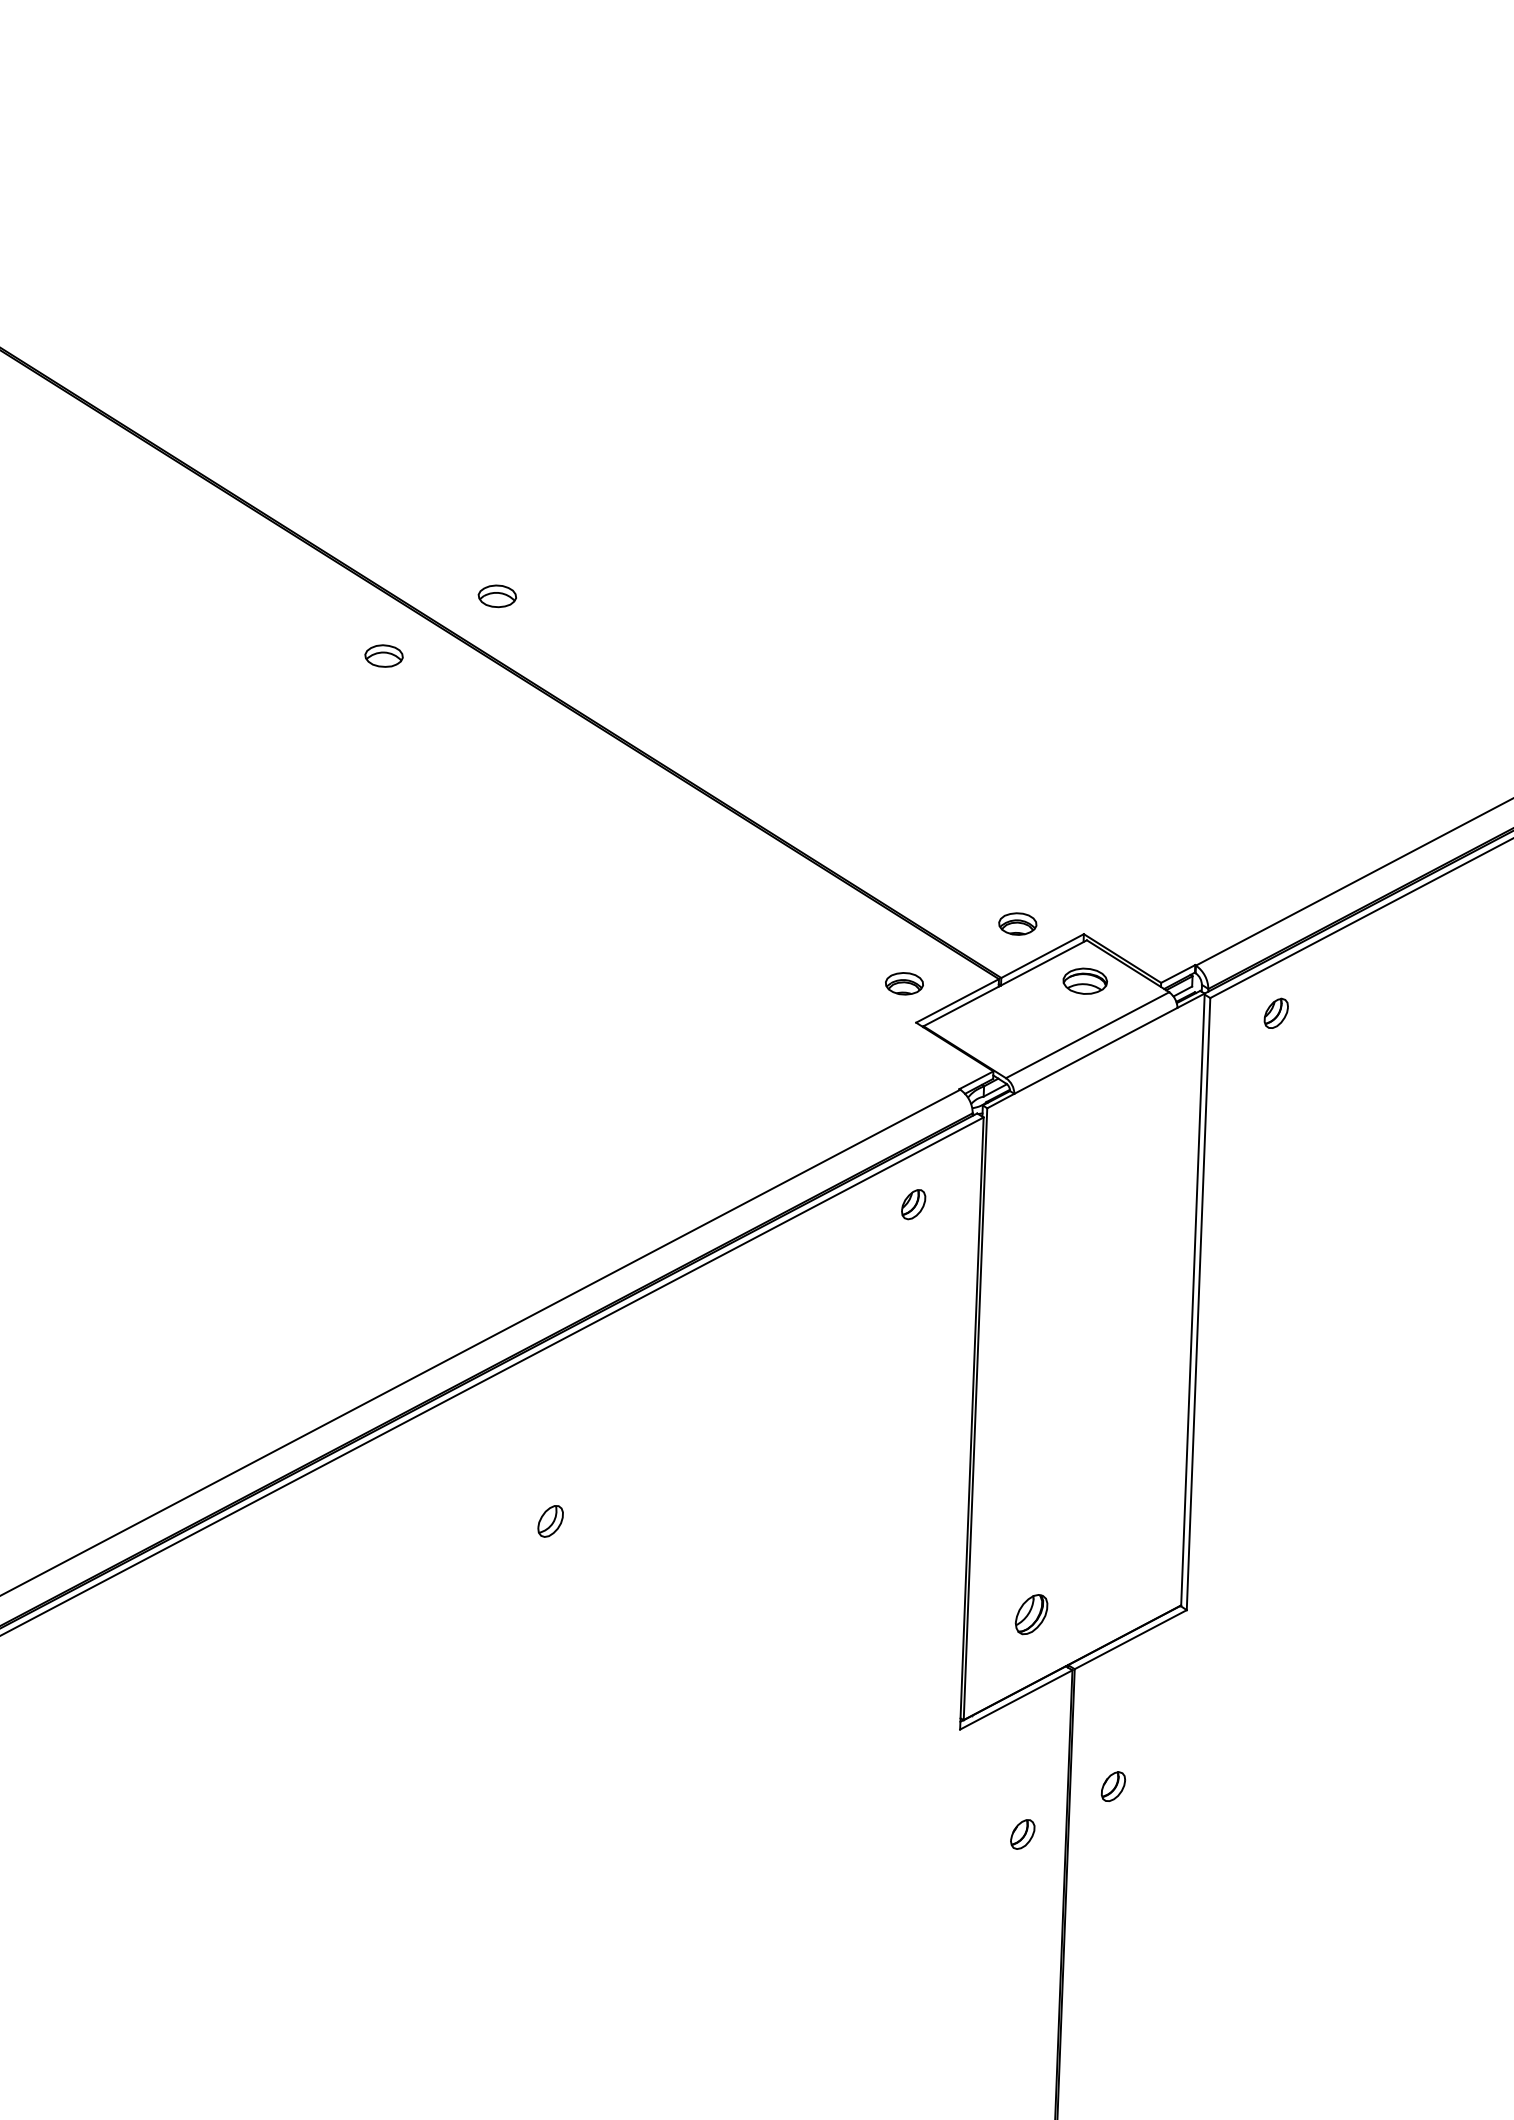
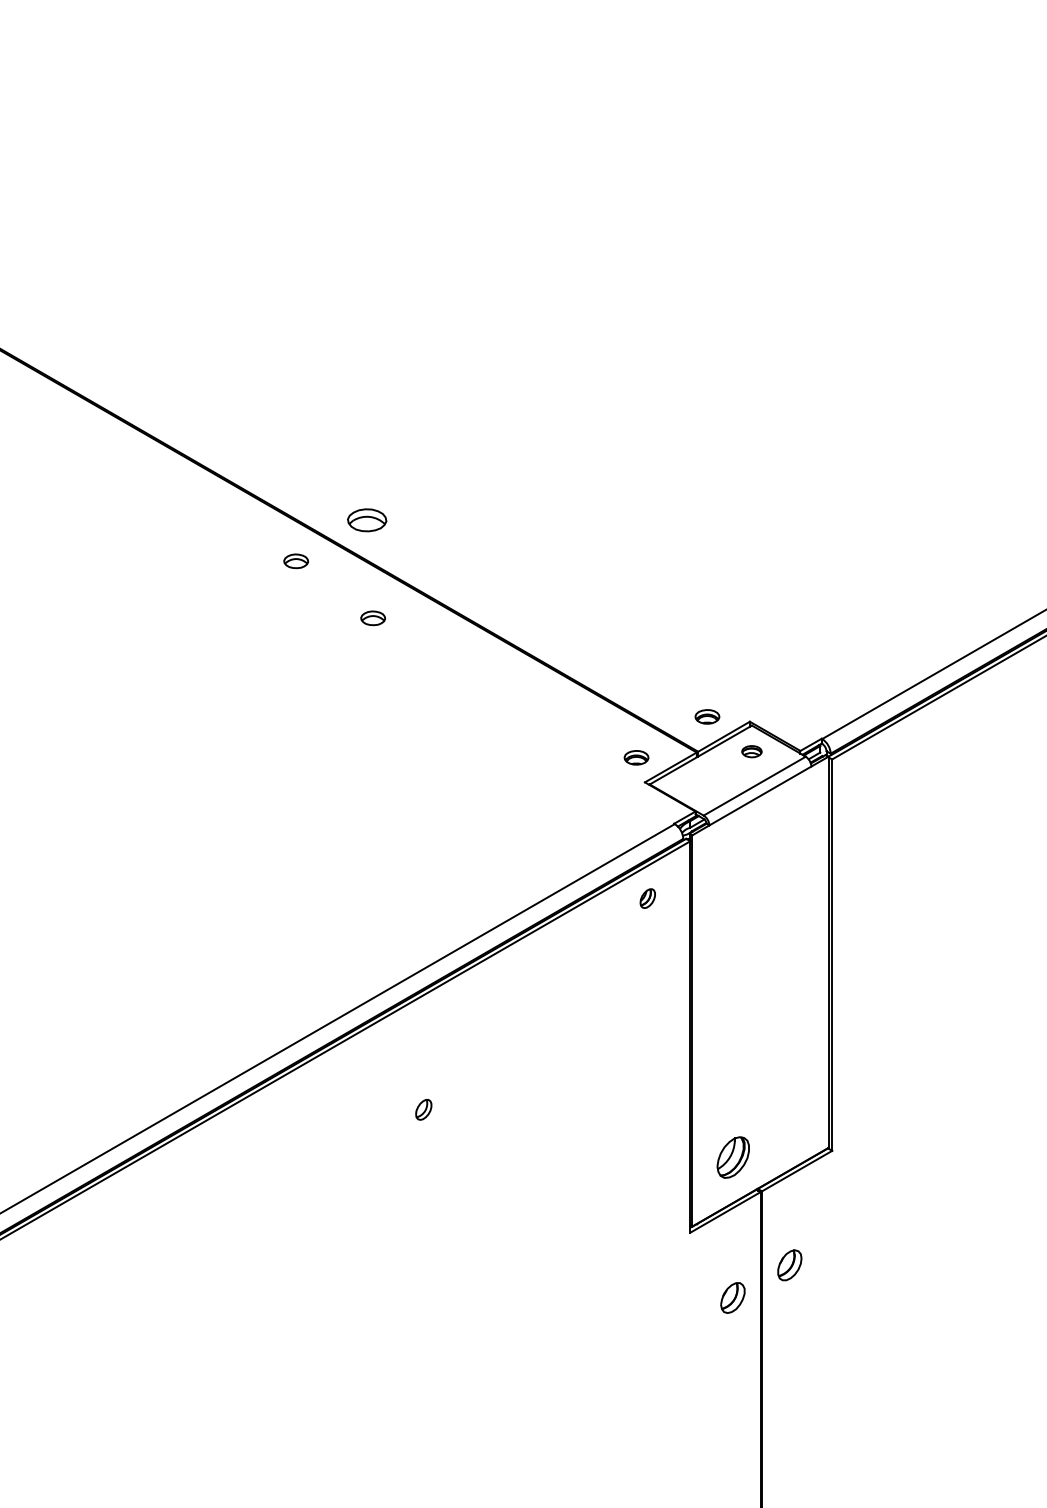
part: (496, 596) -> (366, 520), size x1.6
part: (501, 750) -> (373, 618), added
part: (1084, 980) -> (751, 751), size x0.7
part: (1275, 1013) -> (874, 767), removed
part: (1030, 1614) -> (732, 1157), size x1.6
part: (1113, 1786) -> (789, 1265), size x1.6
part: (1022, 1834) -> (732, 1298), size x1.6

